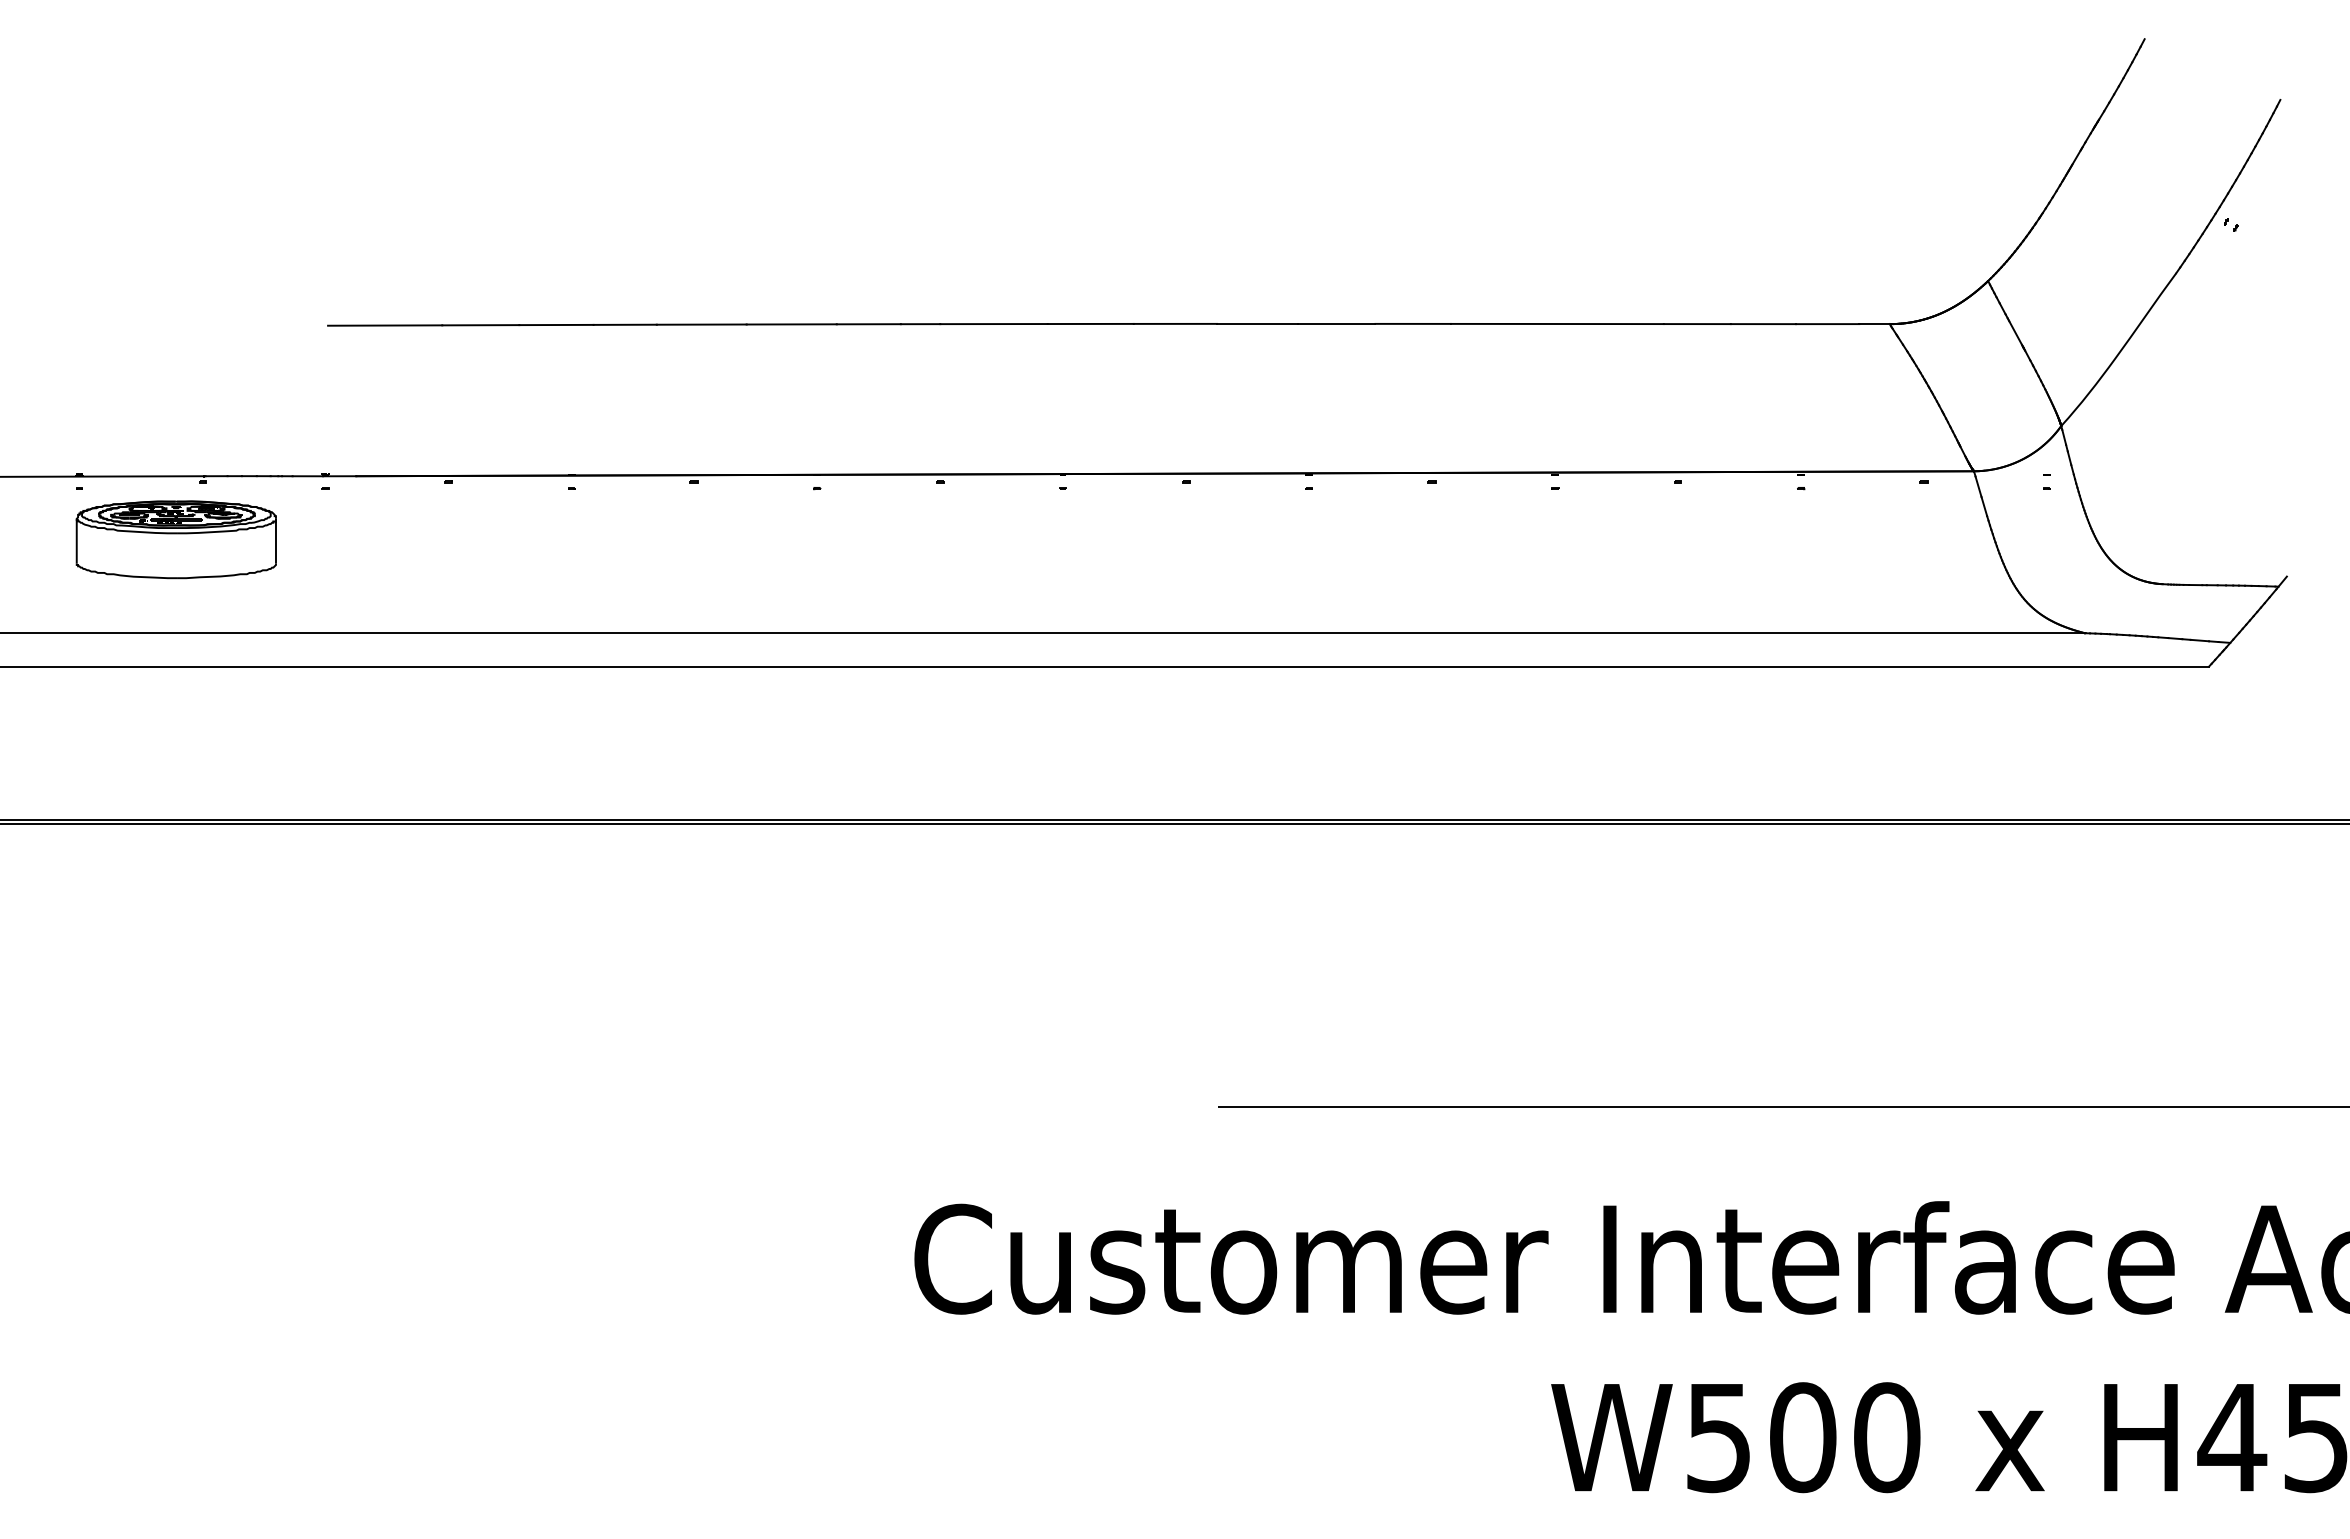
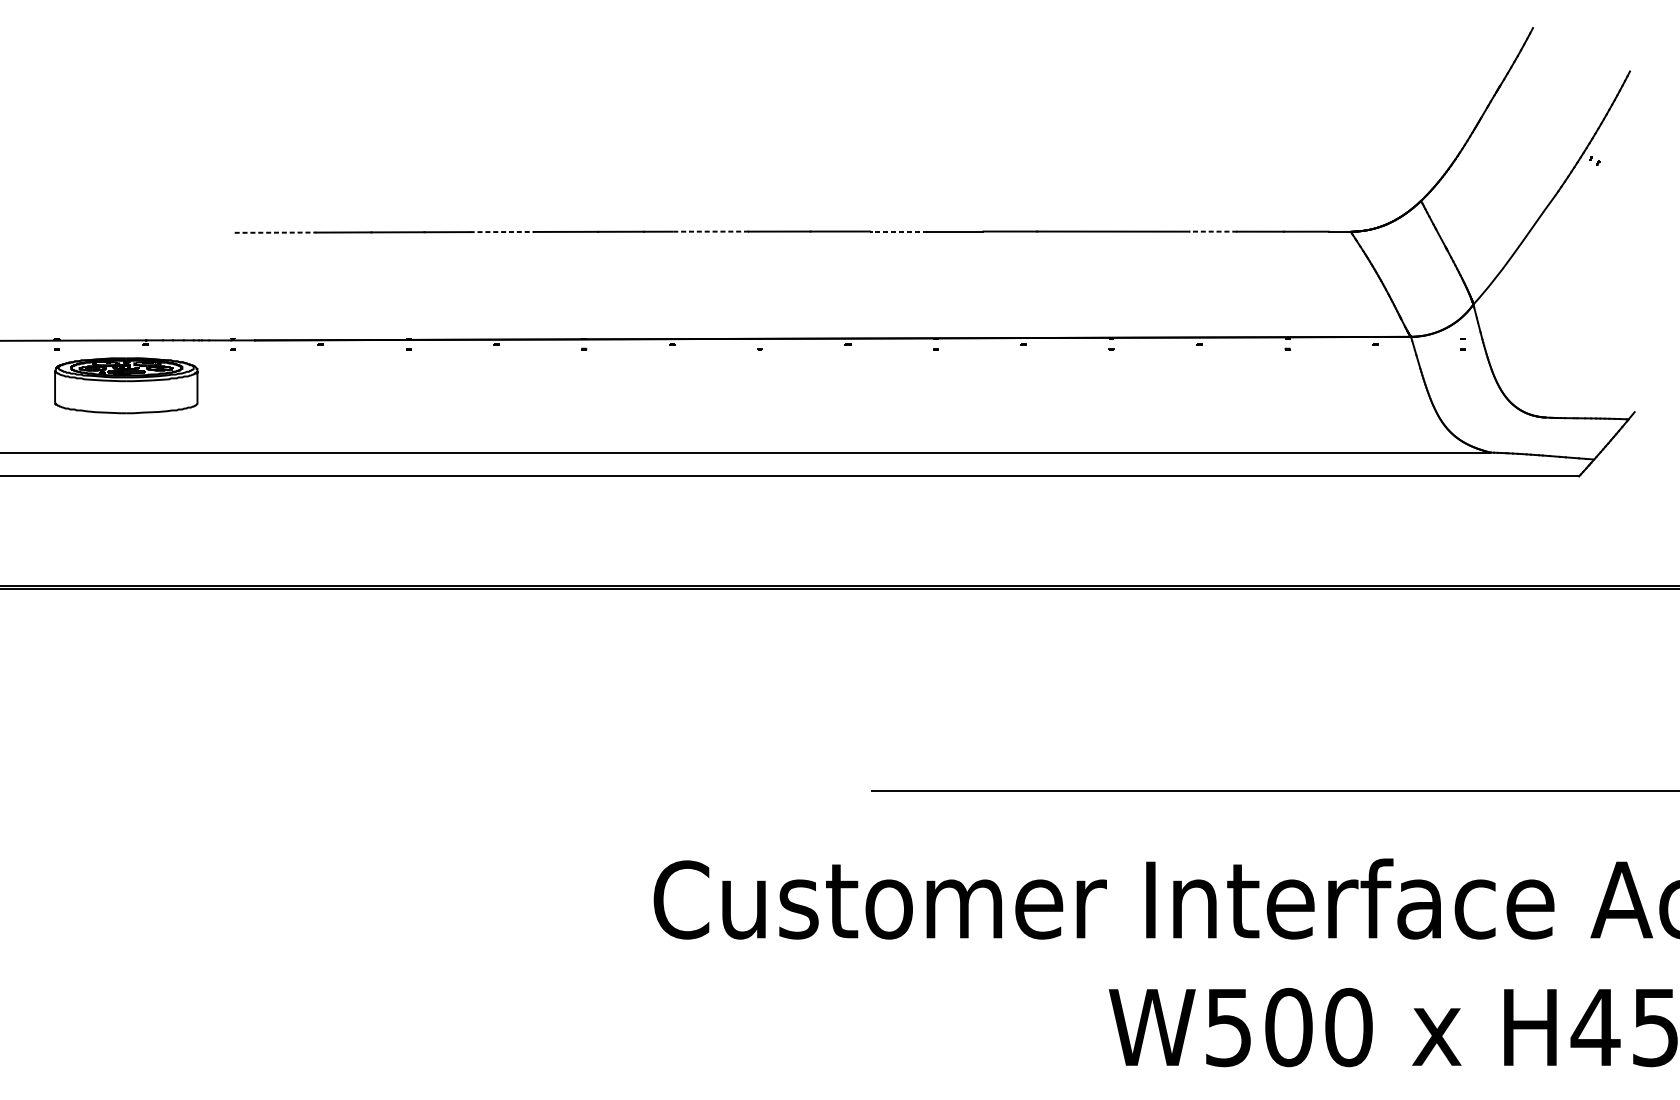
line: (1256, 323) -> (898, 231), solid -> dashed
line: (701, 324) -> (501, 231), solid -> dashed
line: (993, 324) -> (710, 231), solid -> dashed
line: (1697, 324) -> (1213, 231), solid -> dashed
line: (385, 325) -> (275, 232), solid -> dashed

